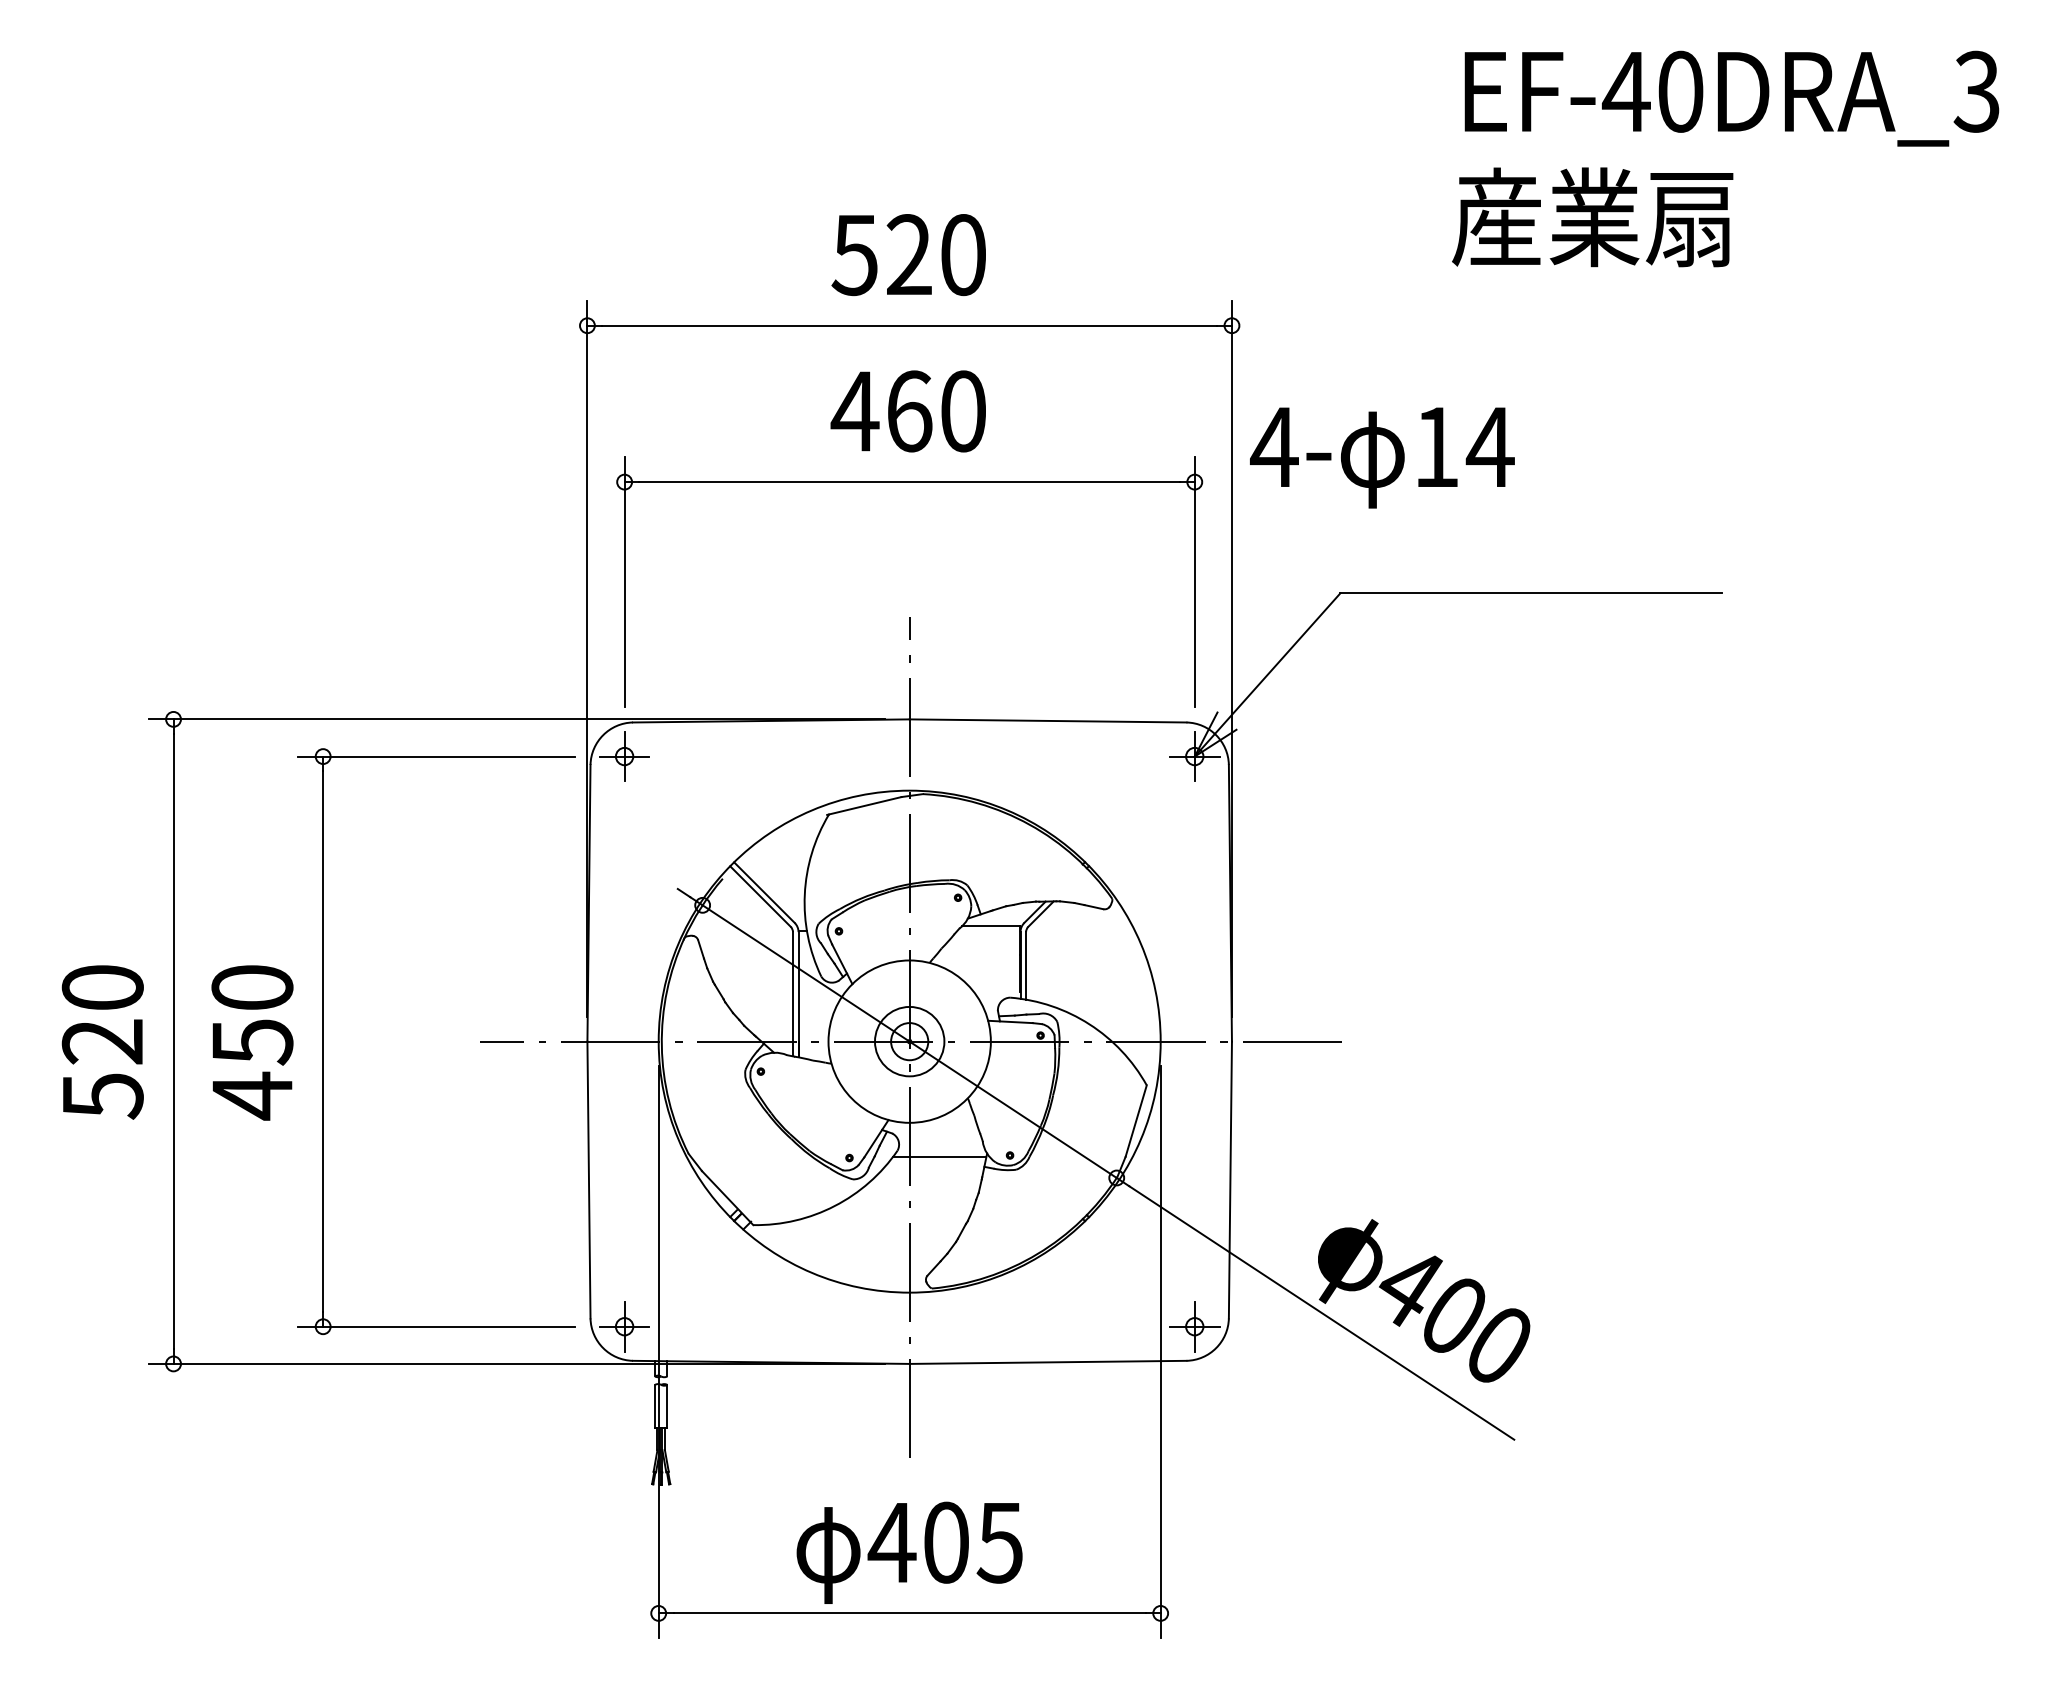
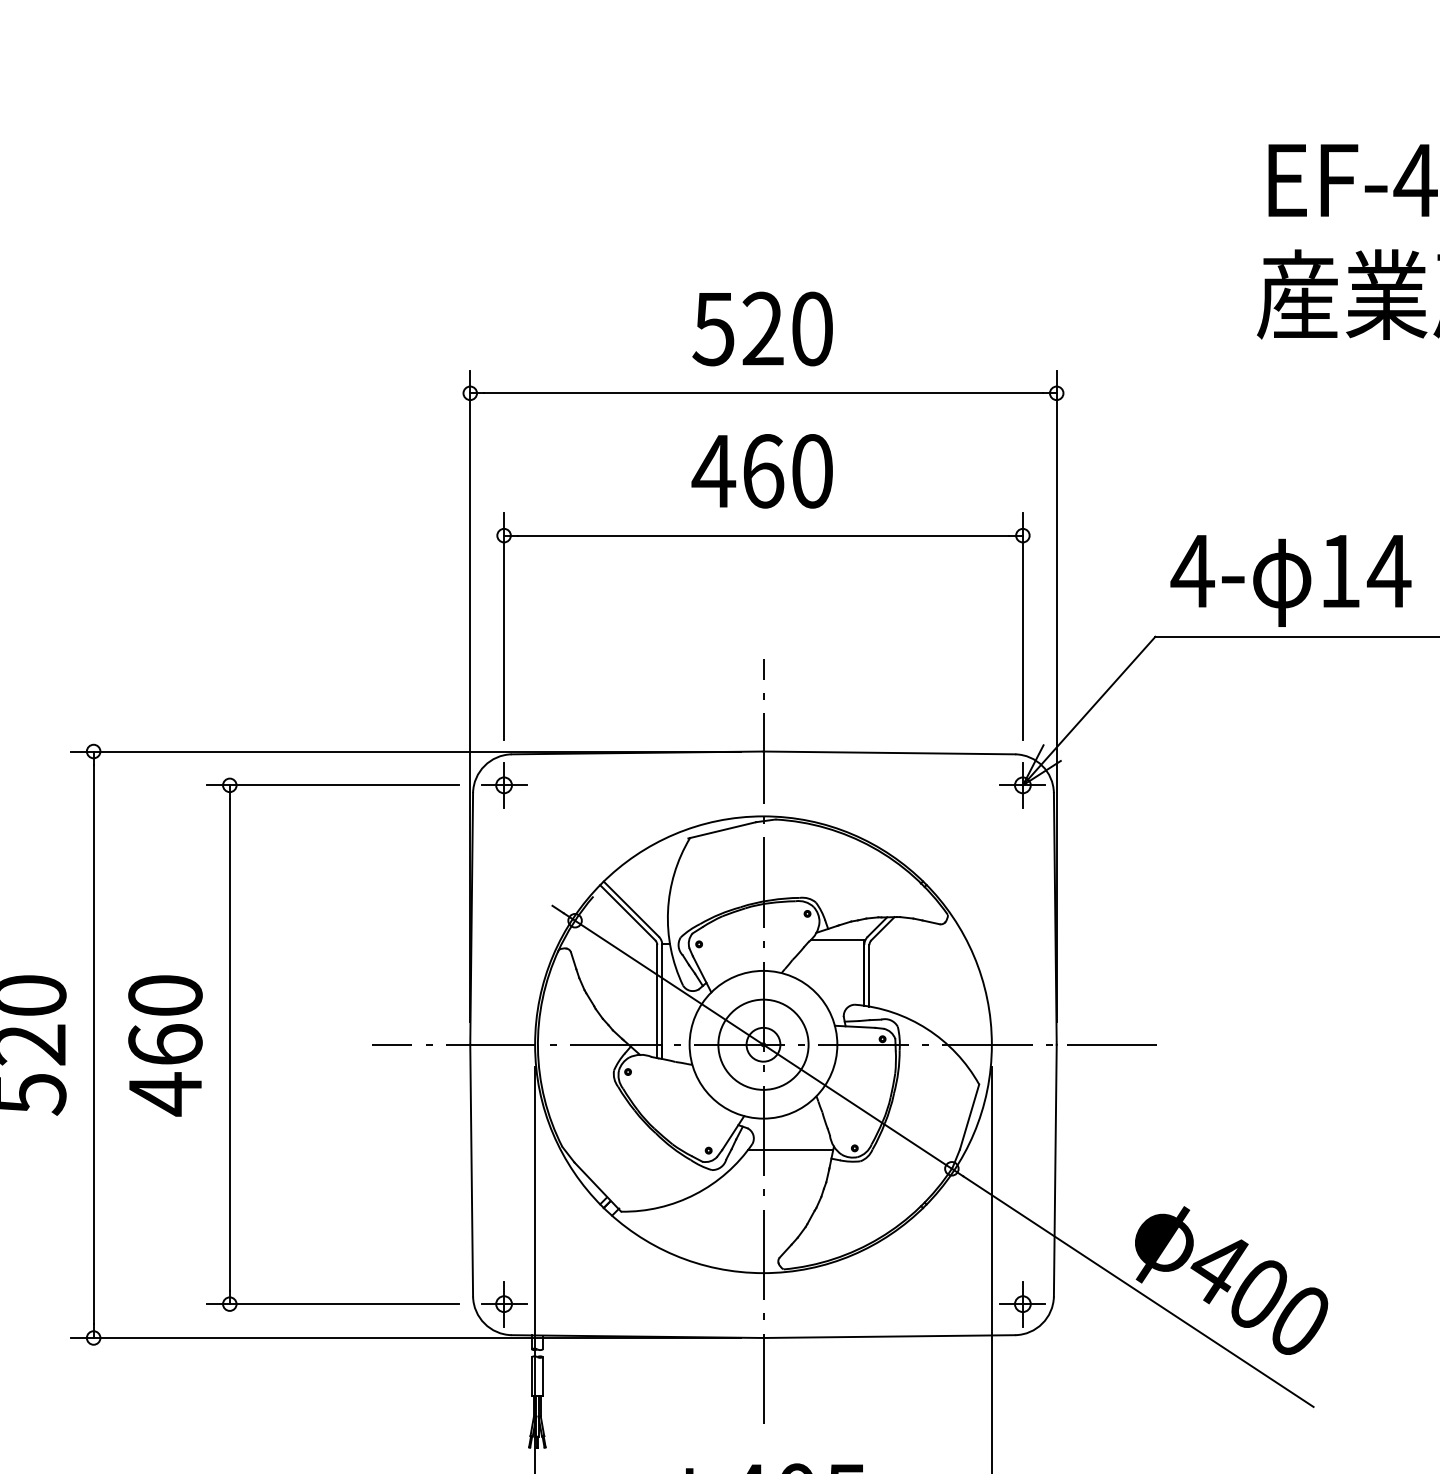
text: (1382, 457) -> (1291, 580), moved
text: (252, 1041) -> (165, 1044), 450 -> 460
circle: (909, 1041) -> (763, 1044), size x1.43

